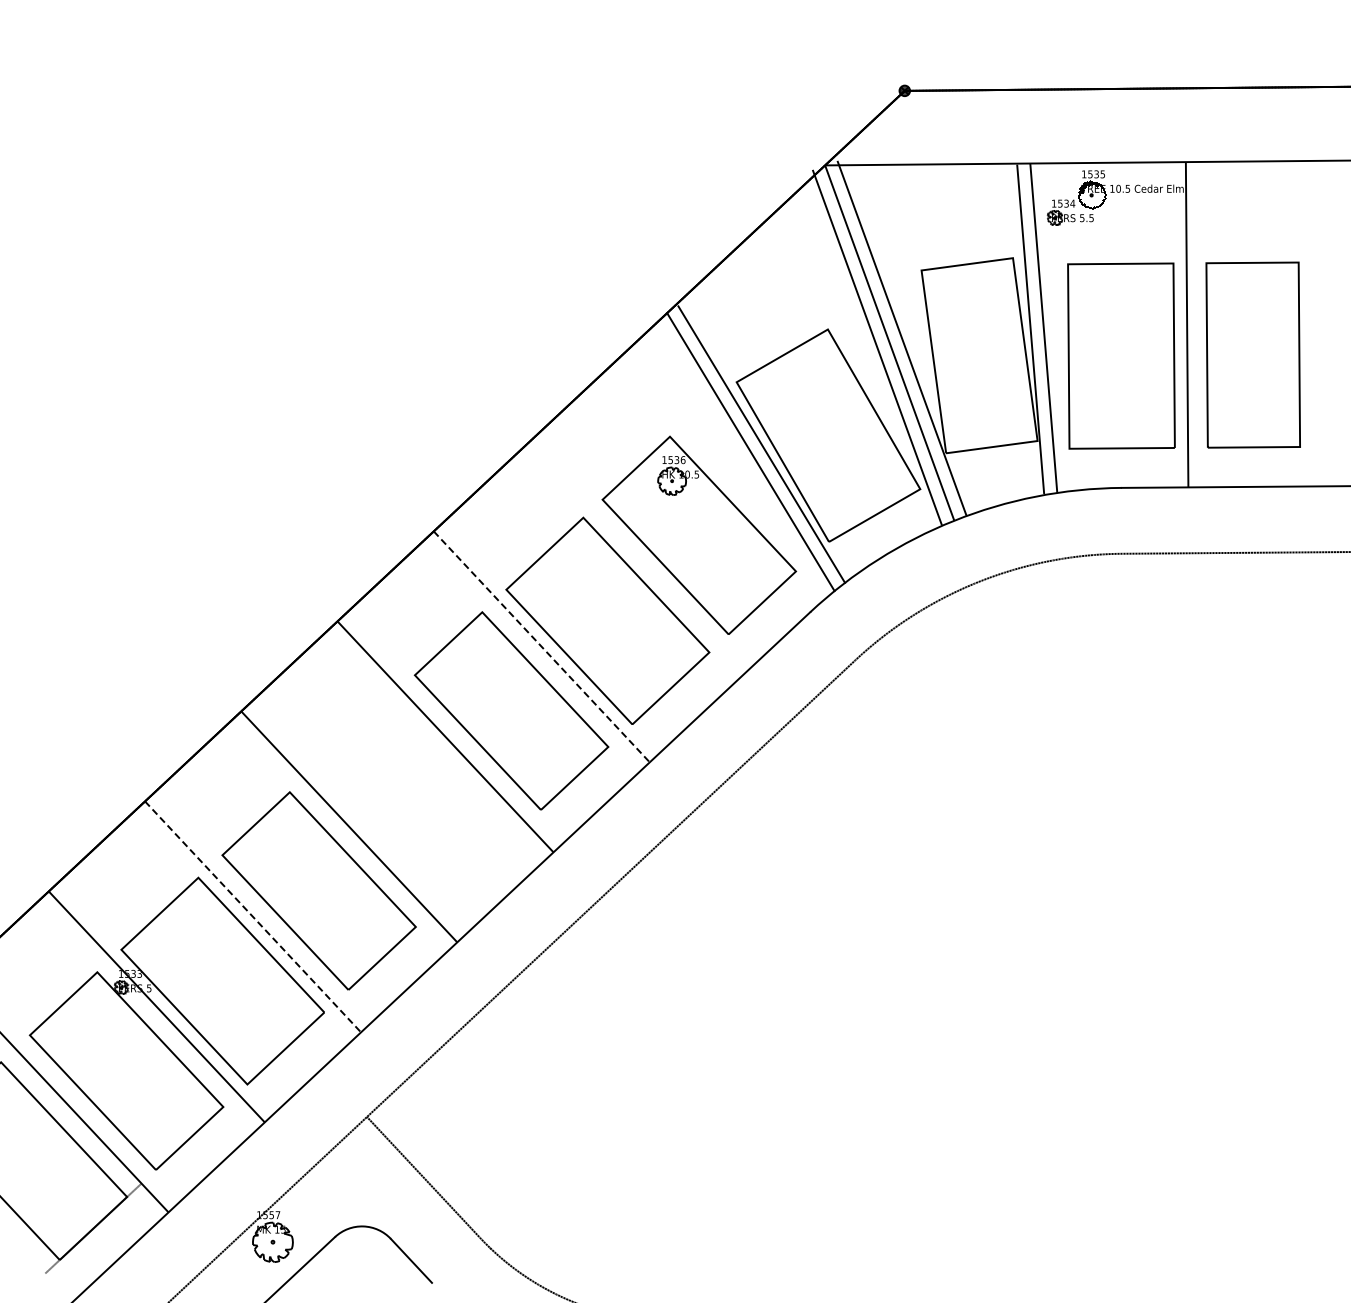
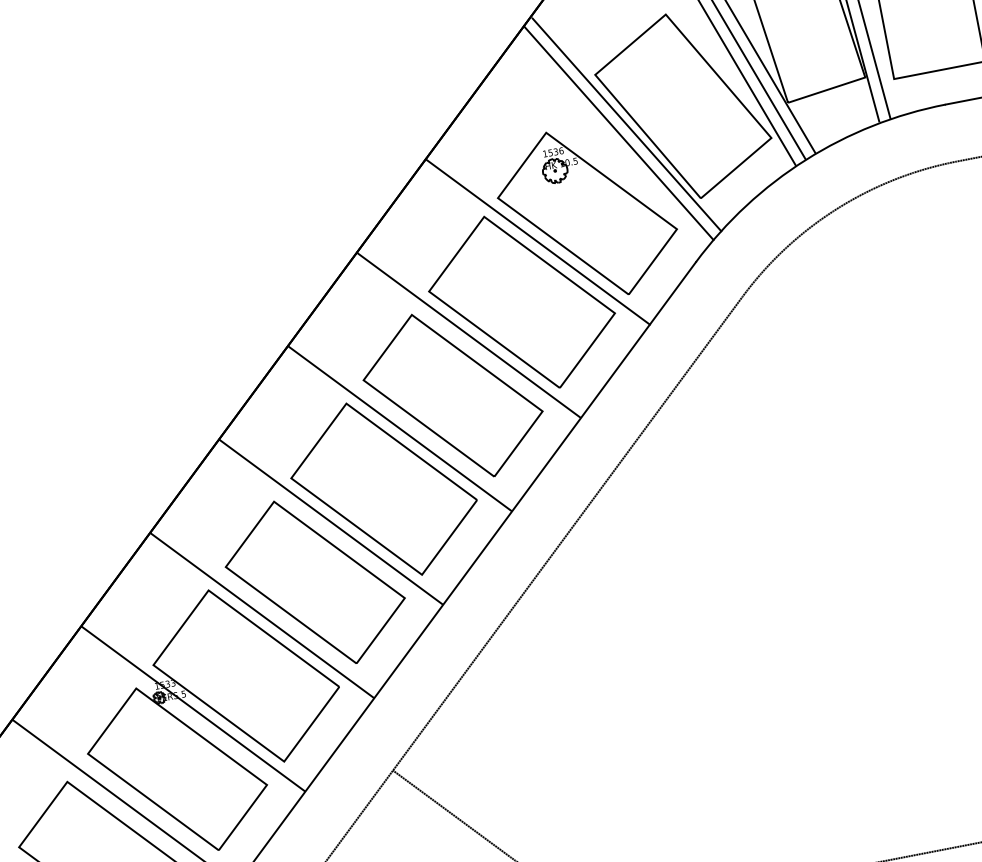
line: (638, 556) -> (538, 241), added
line: (542, 647) -> (469, 335), dashed -> solid
part: (414, 800) -> (383, 488), added
line: (253, 917) -> (262, 616), dashed -> solid

